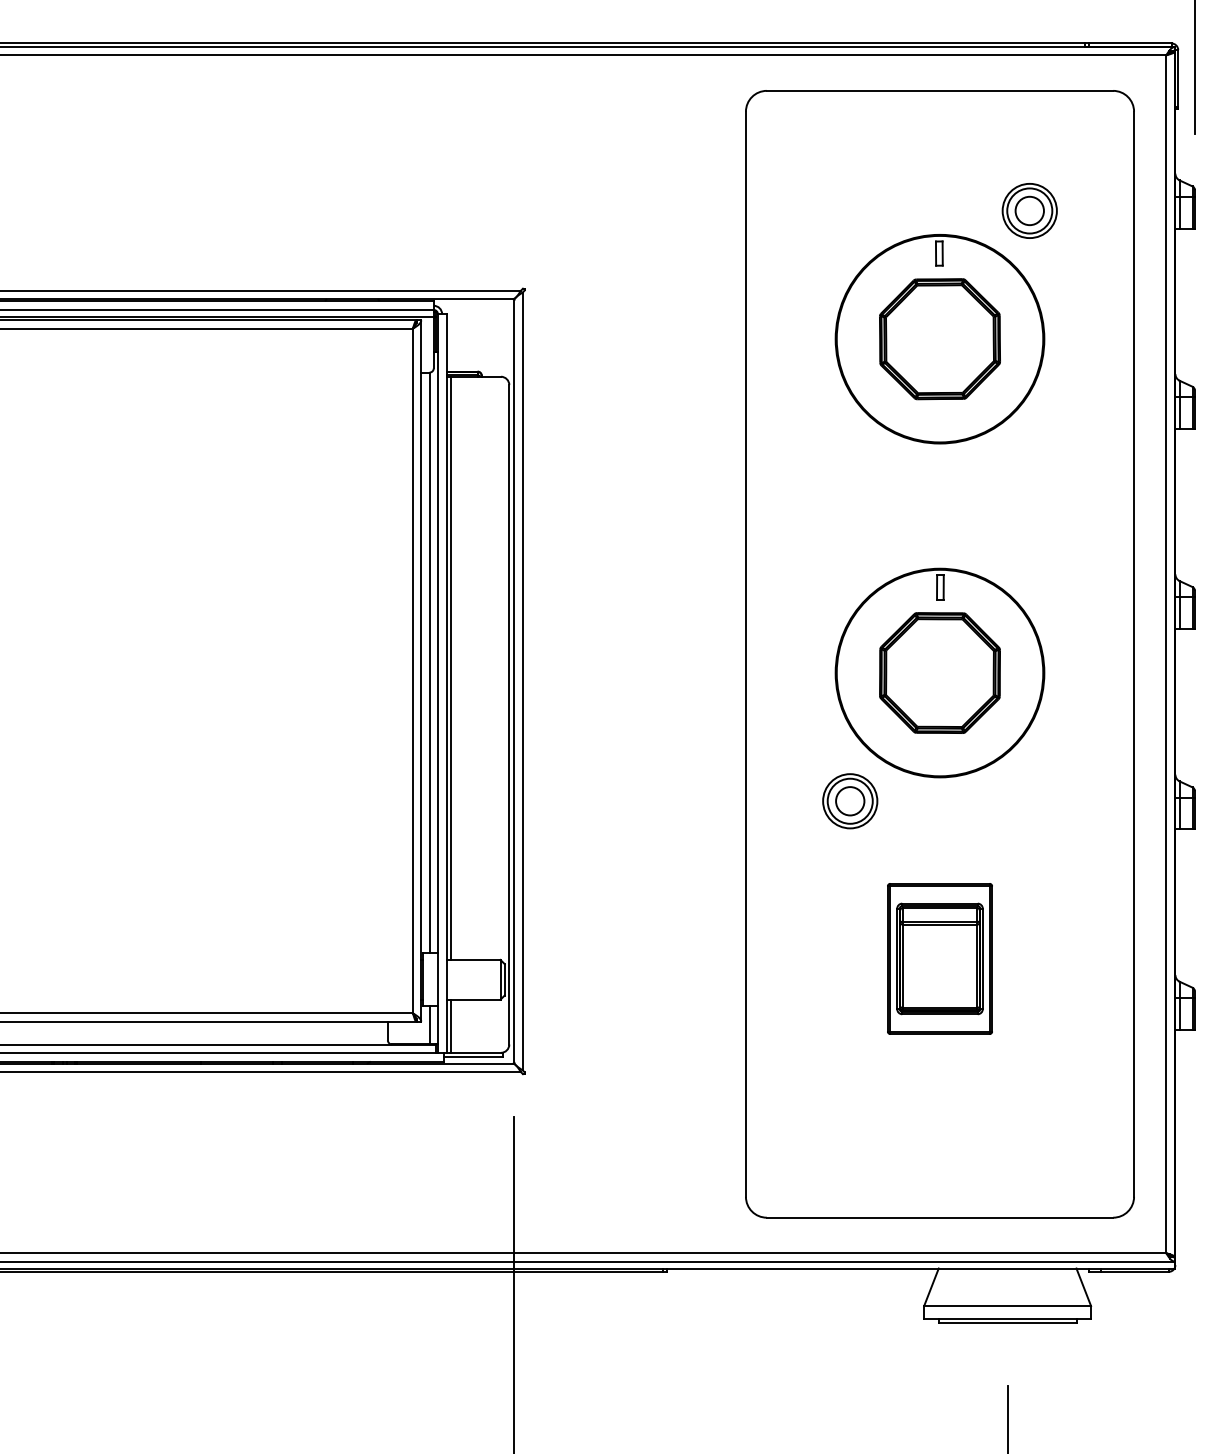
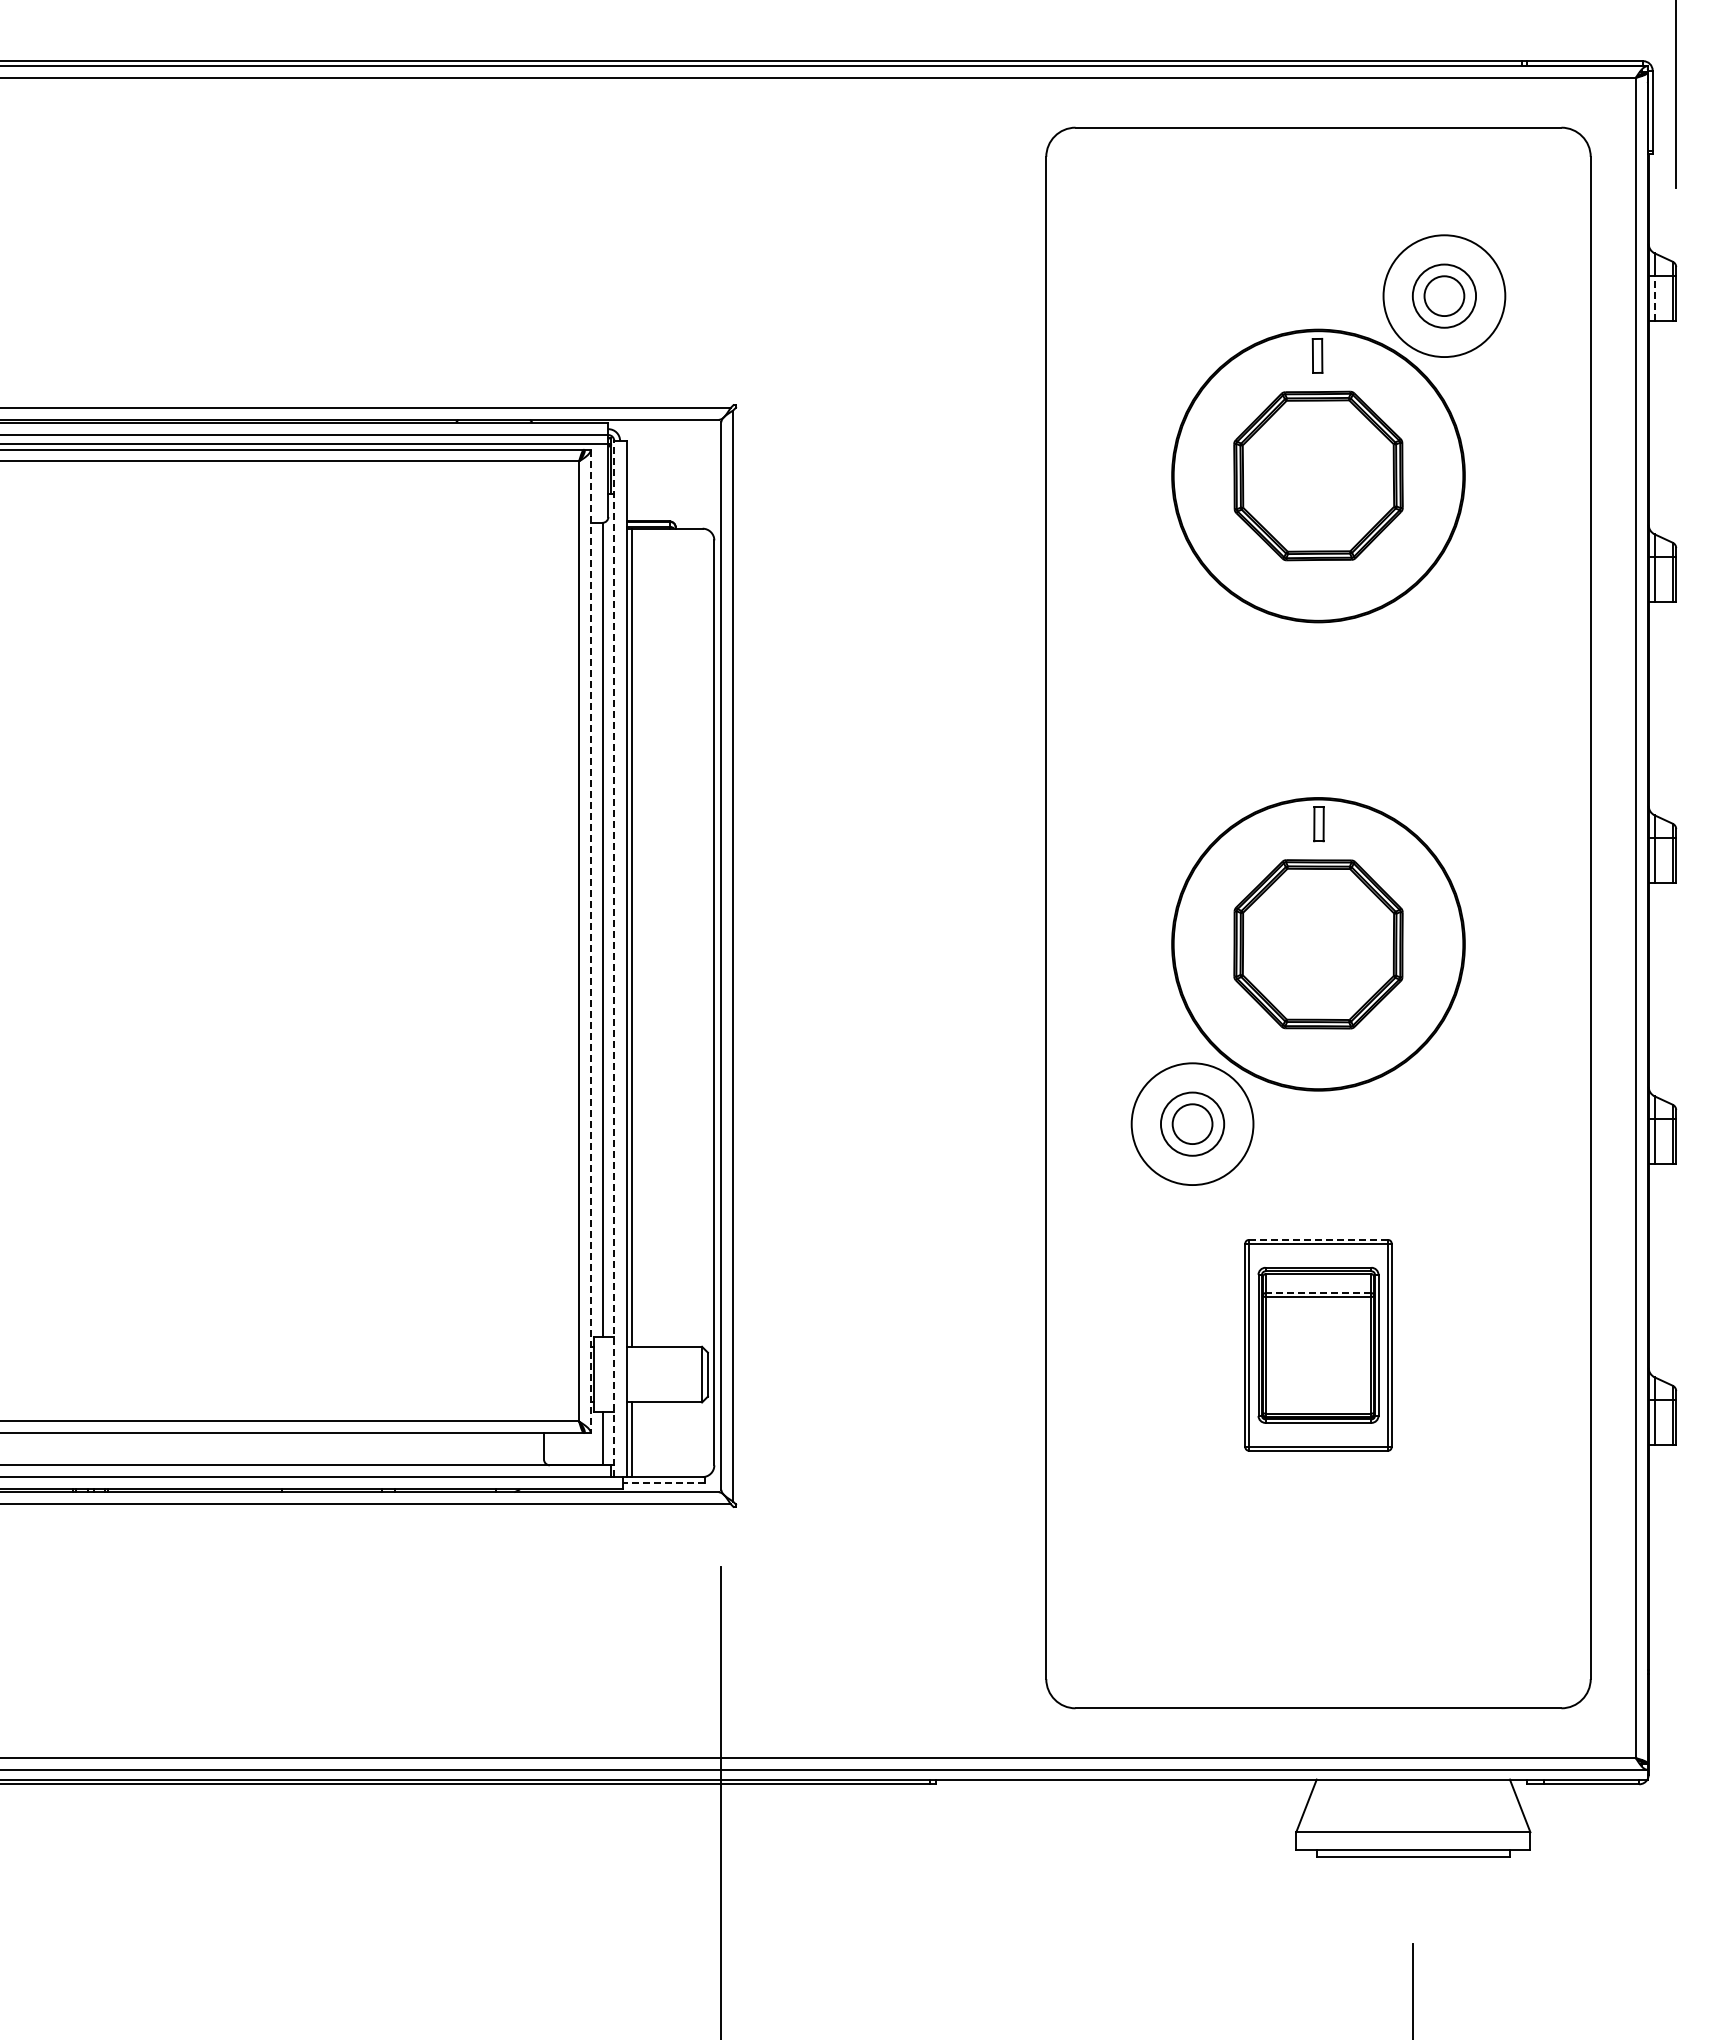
circle: (1029, 211) -> (1444, 296), size x1.6
line: (1179, 211) -> (1654, 297), solid -> dashed
line: (421, 671) -> (590, 941), solid -> dashed
line: (438, 683) -> (614, 958), solid -> dashed
circle: (850, 801) -> (1192, 1124), size x1.6
line: (940, 883) -> (1318, 1239), solid -> dashed
line: (940, 921) -> (1318, 1292), solid -> dashed
line: (473, 1056) -> (663, 1482), solid -> dashed

